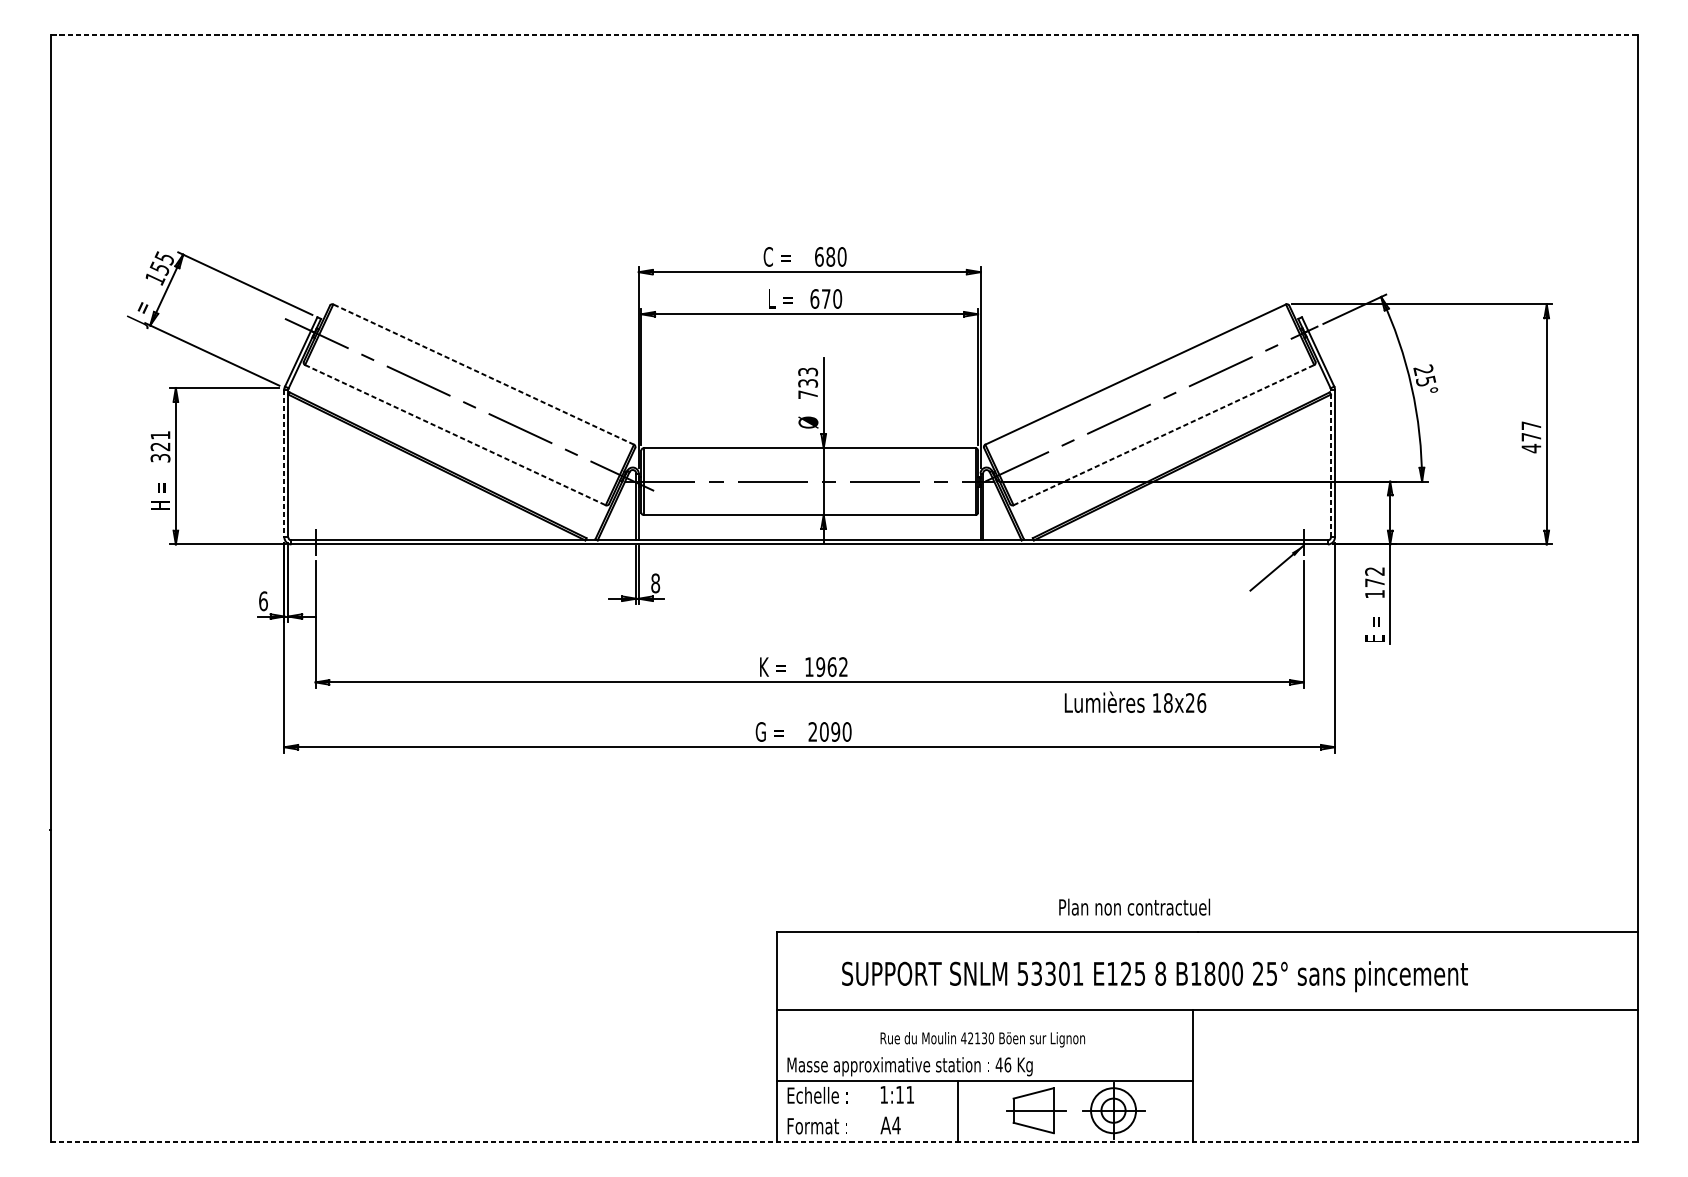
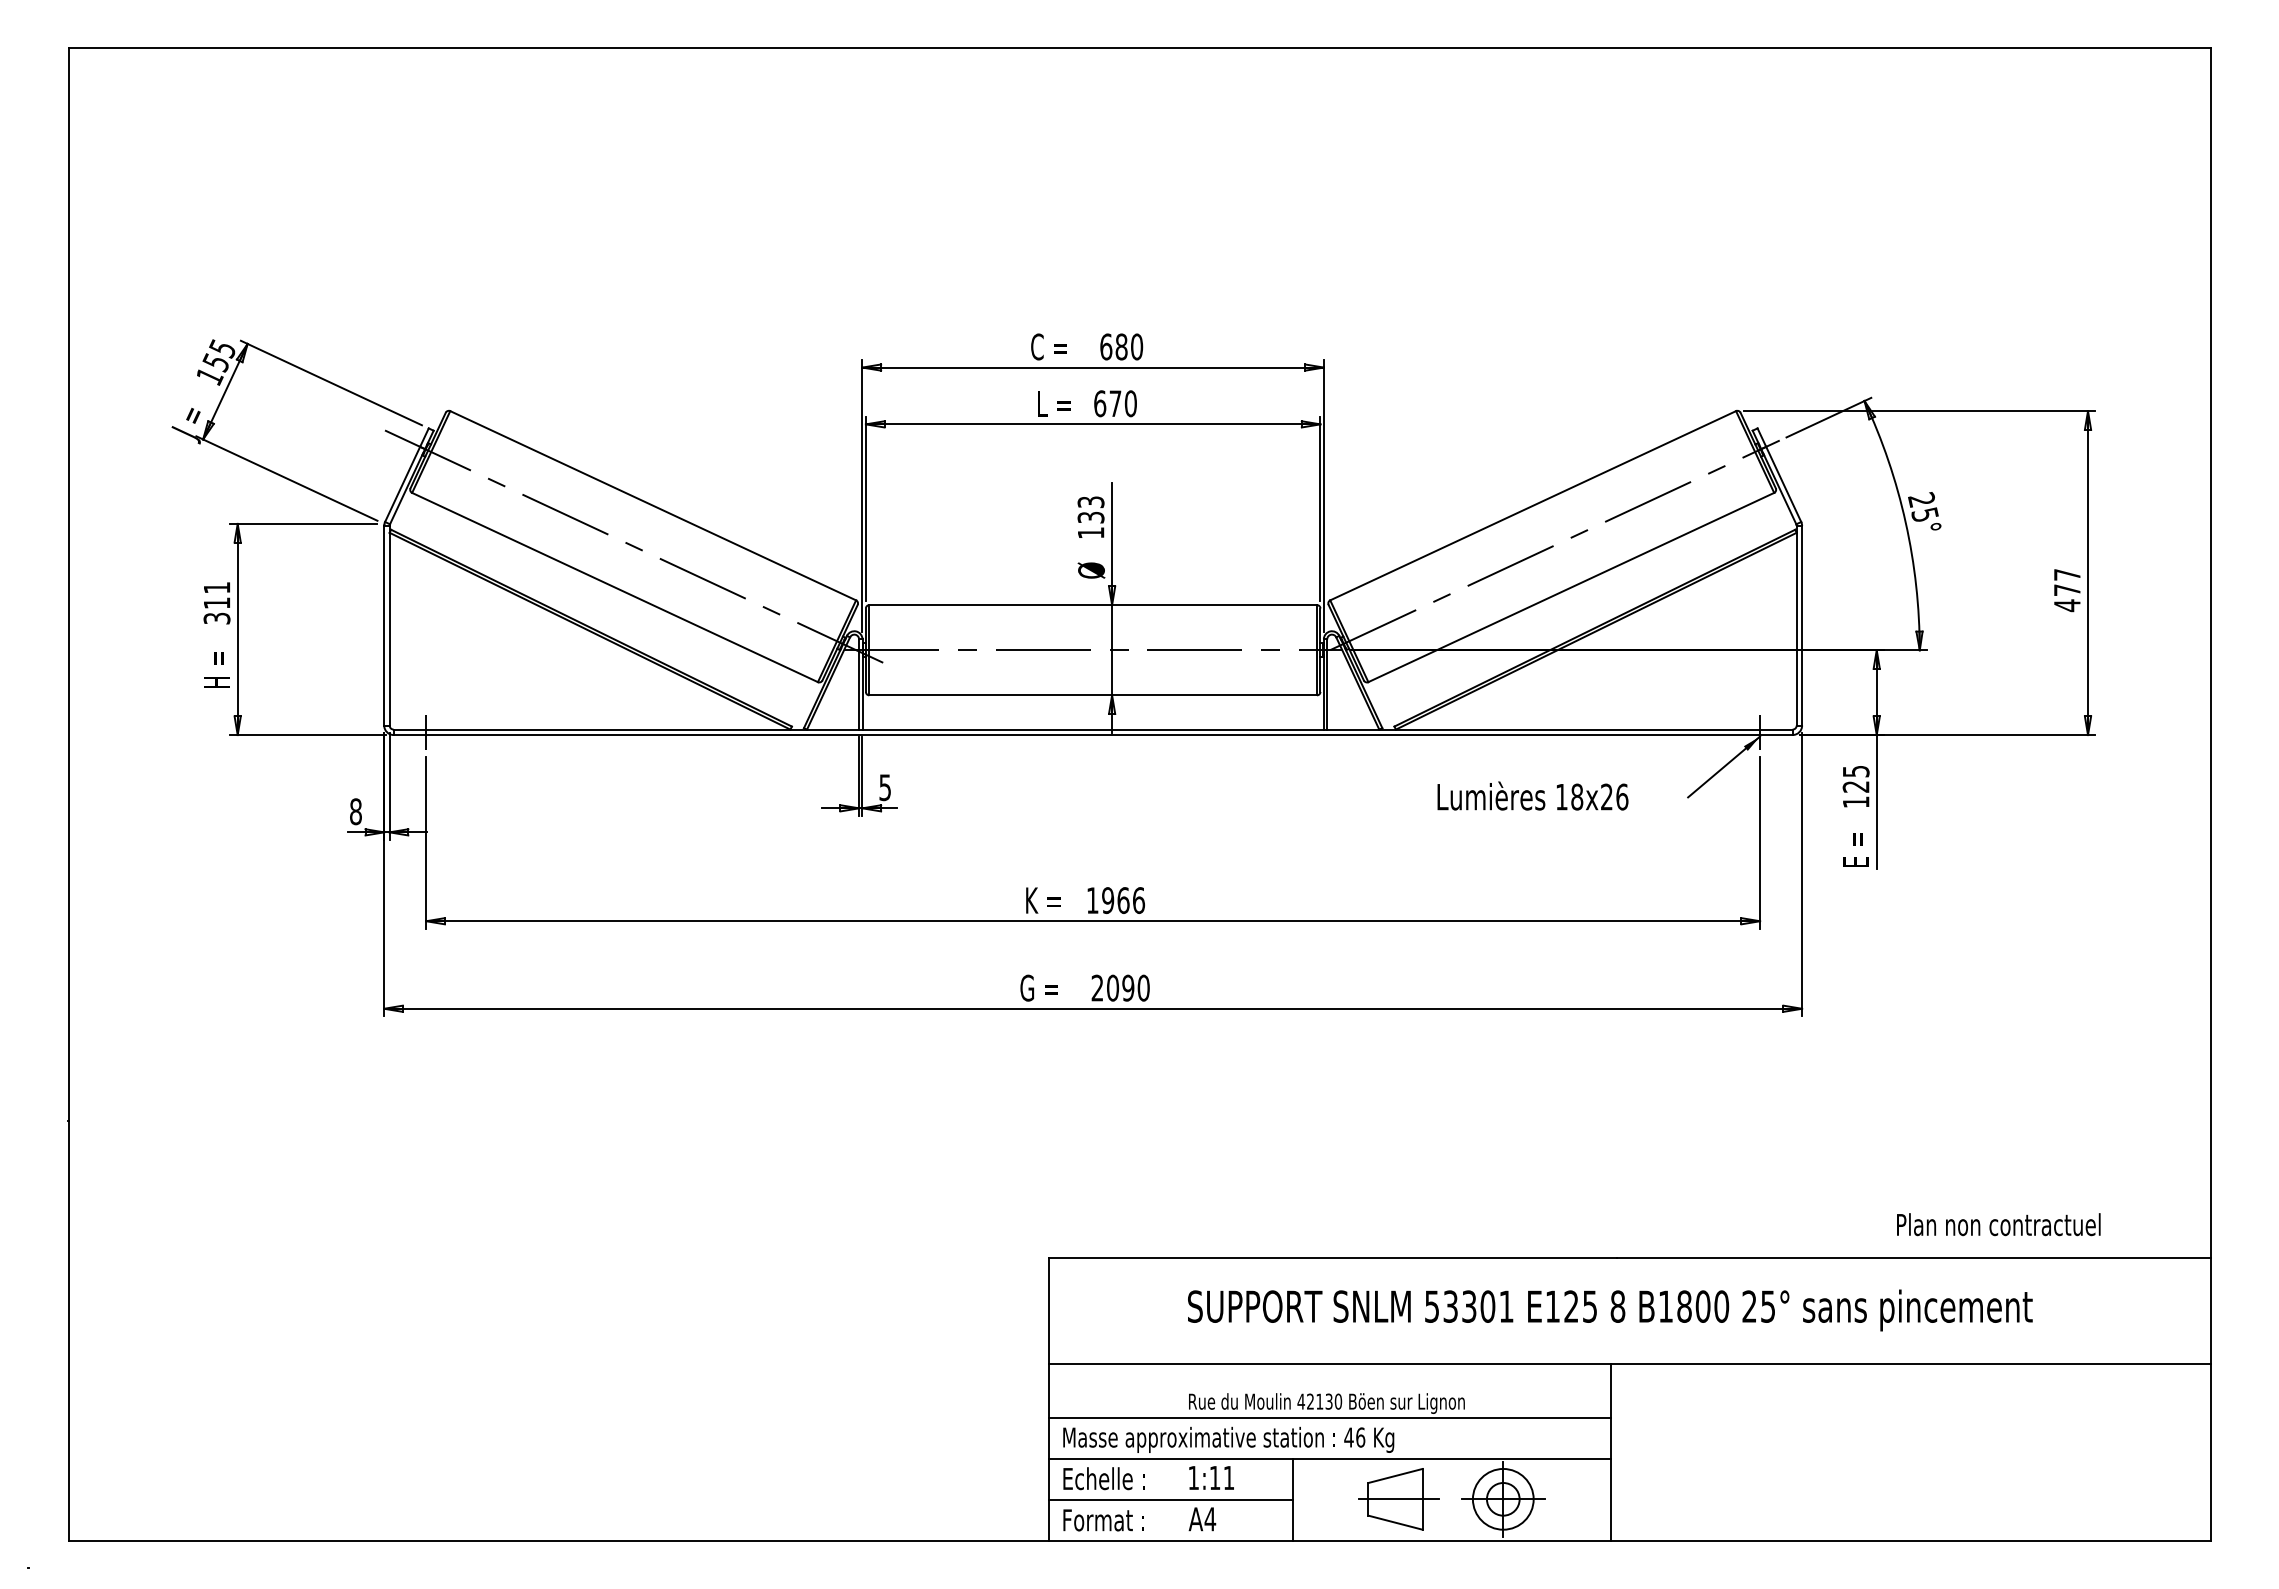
line: (844, 35) -> (1139, 47), dashed -> solid
line: (483, 374) -> (653, 505), dashed -> solid
text: (808, 394) -> (1091, 532), 733 -> 133
line: (455, 435) -> (615, 587), dashed -> solid
line: (1164, 435) -> (1571, 587), dashed -> solid
text: (160, 446) -> (216, 603), 321 -> 311
line: (284, 463) -> (384, 625), dashed -> solid
line: (1330, 463) -> (1796, 625), dashed -> solid
text: (1374, 577) -> (1855, 779), 172 -> 125
text: (655, 583) -> (885, 787), 8 -> 5
text: (263, 601) -> (356, 811), 6 -> 8
text: (844, 667) -> (1139, 900), 1962 -> 1966
text: (1135, 701) -> (1532, 795), moved
text: (1134, 907) -> (1998, 1224), moved
text: (1155, 976) -> (1610, 1310), moved
line: (985, 1050) -> (1330, 1418), added
line: (866, 1111) -> (1170, 1500), added
line: (844, 1141) -> (1139, 1541), dashed -> solid

